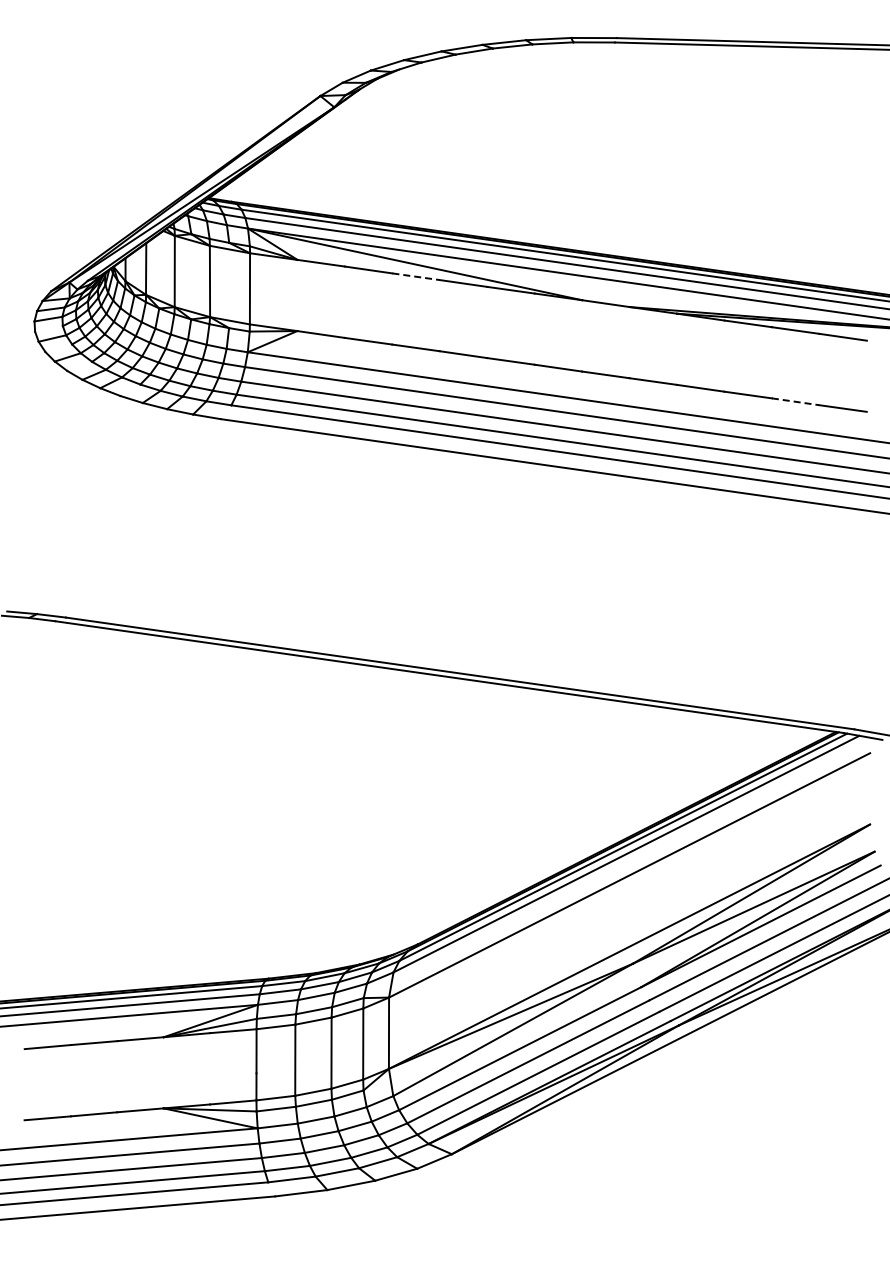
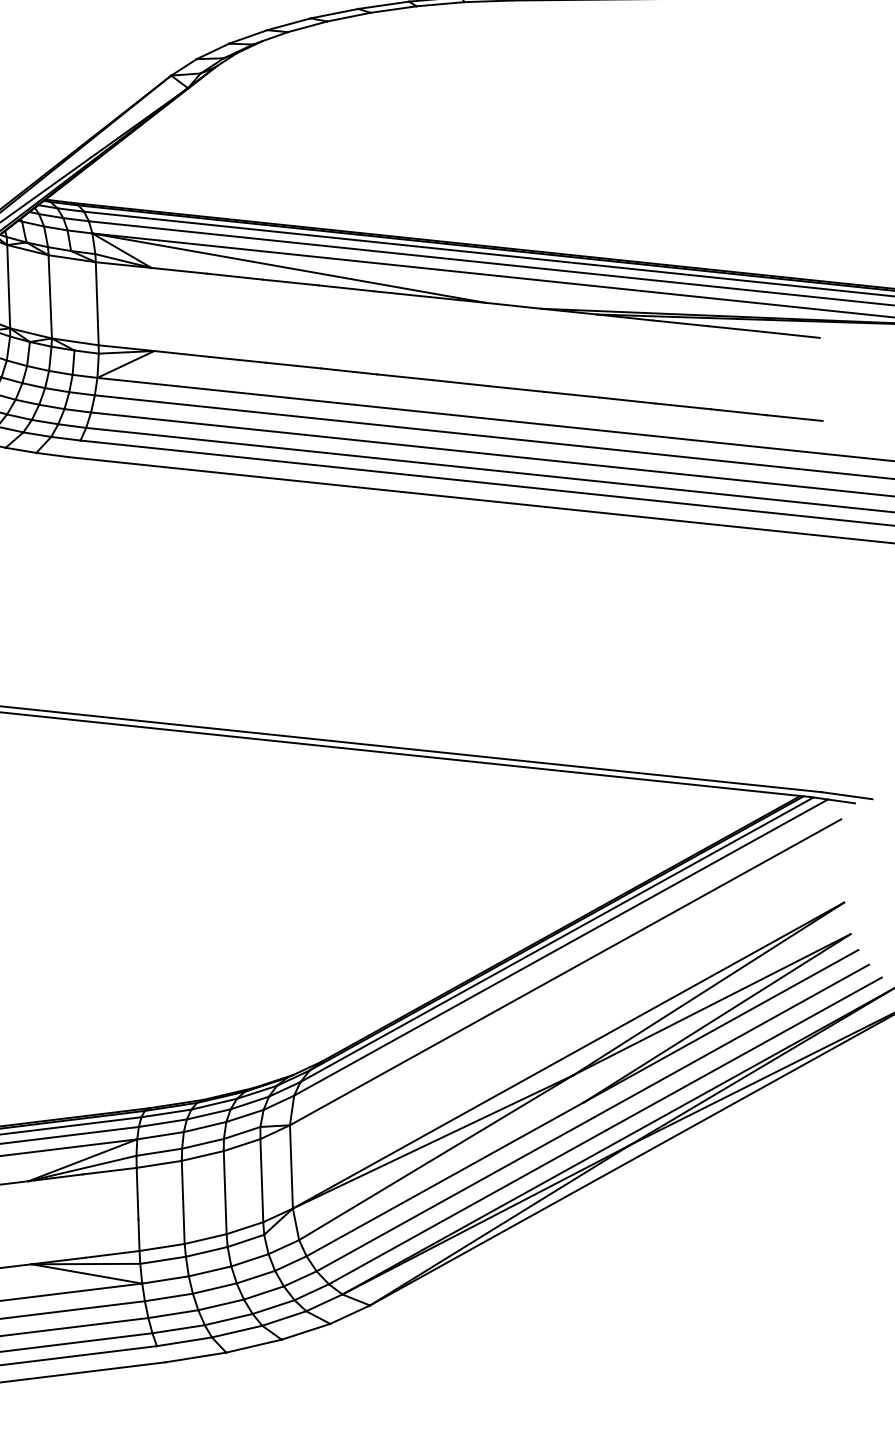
line: (416, 276) -> (291, 282), dashed -> solid
line: (795, 401) -> (738, 411), dashed -> solid

